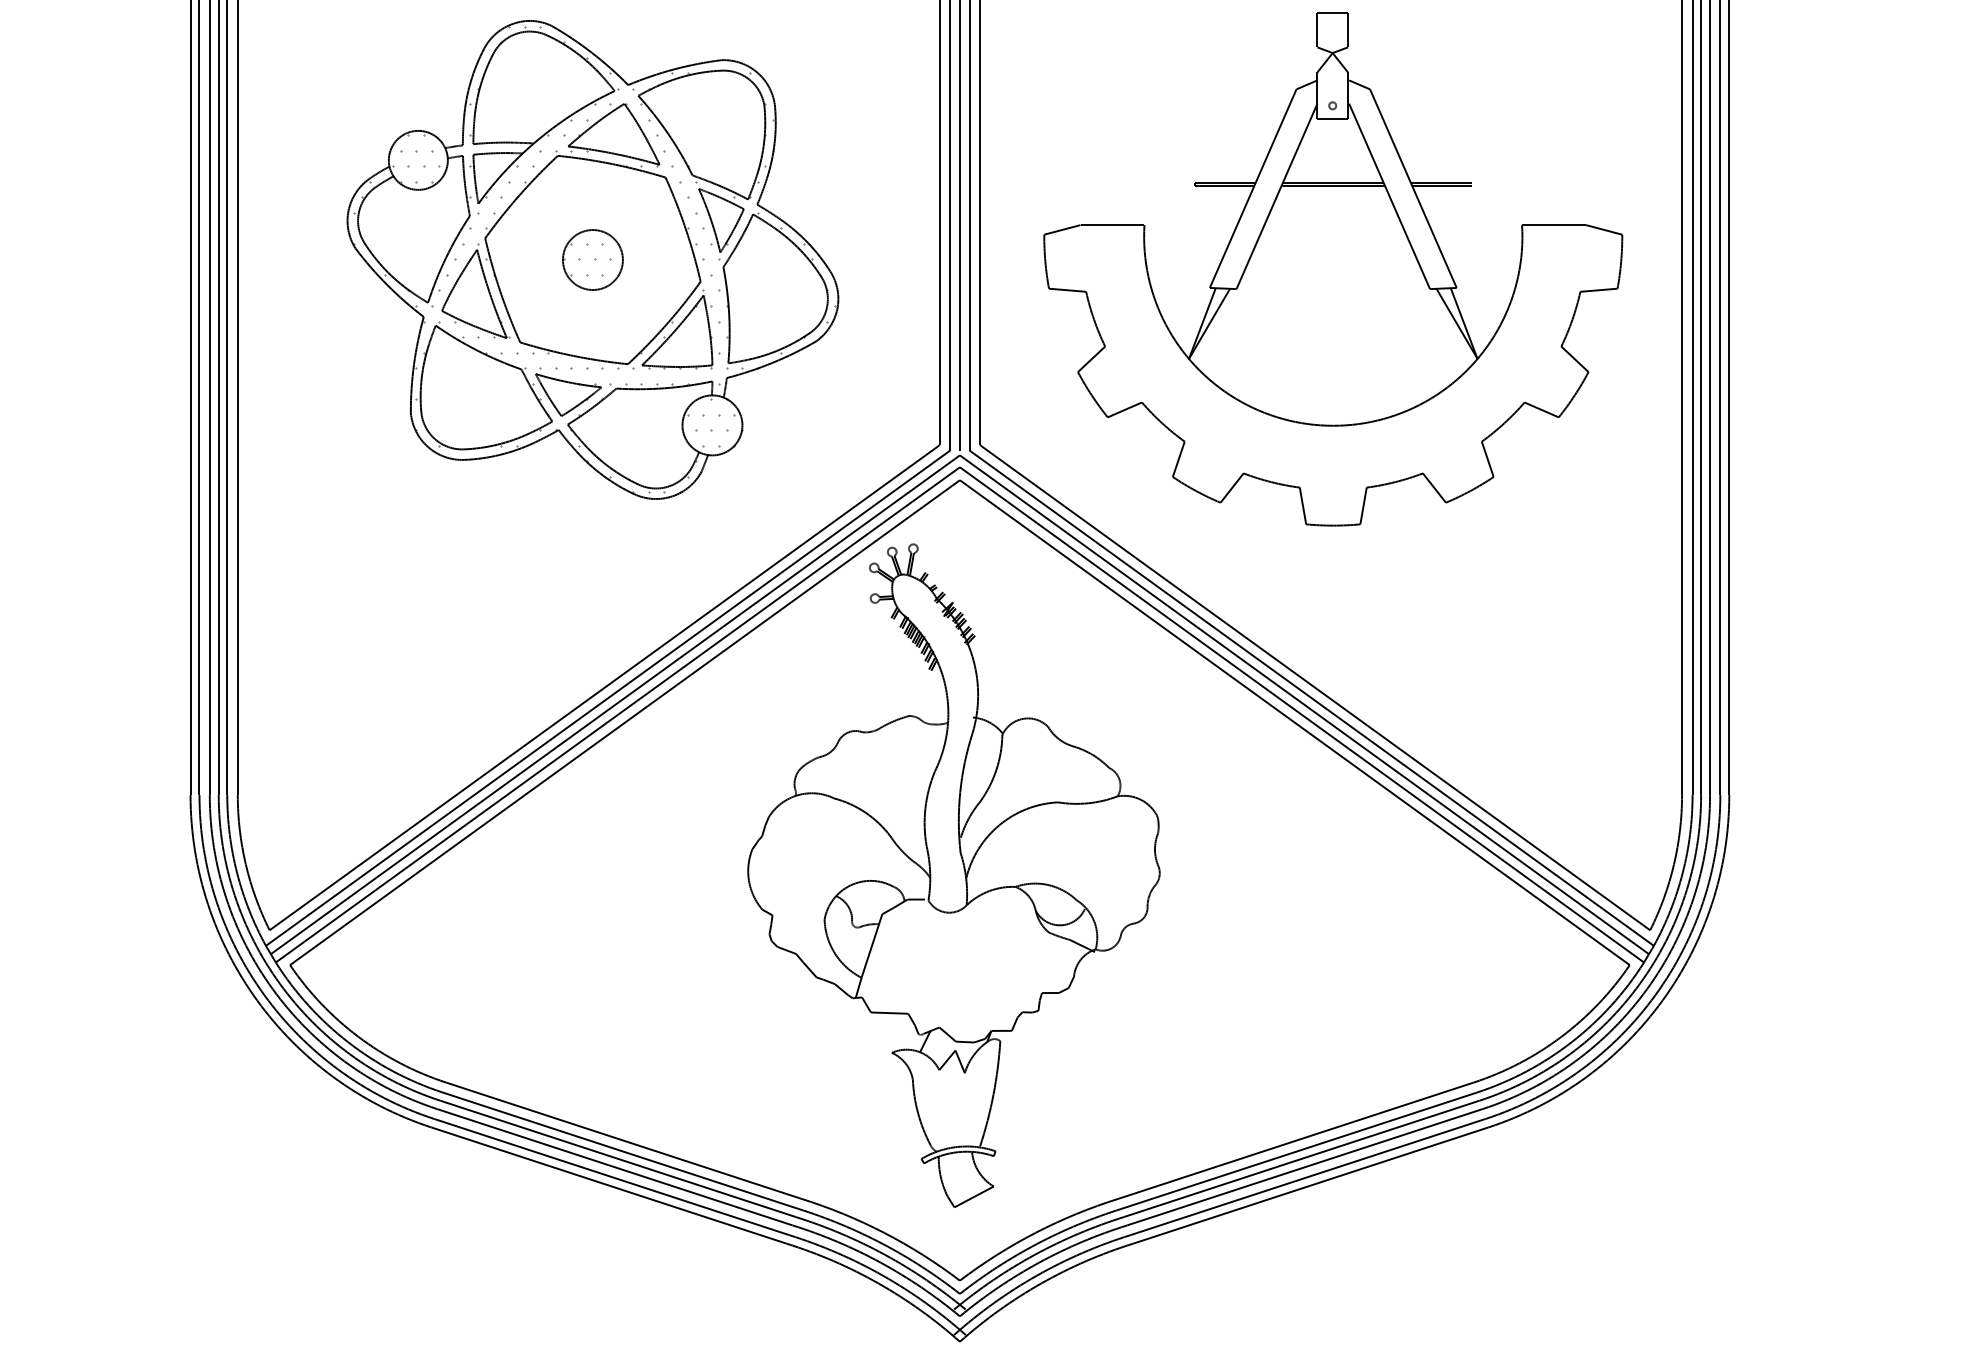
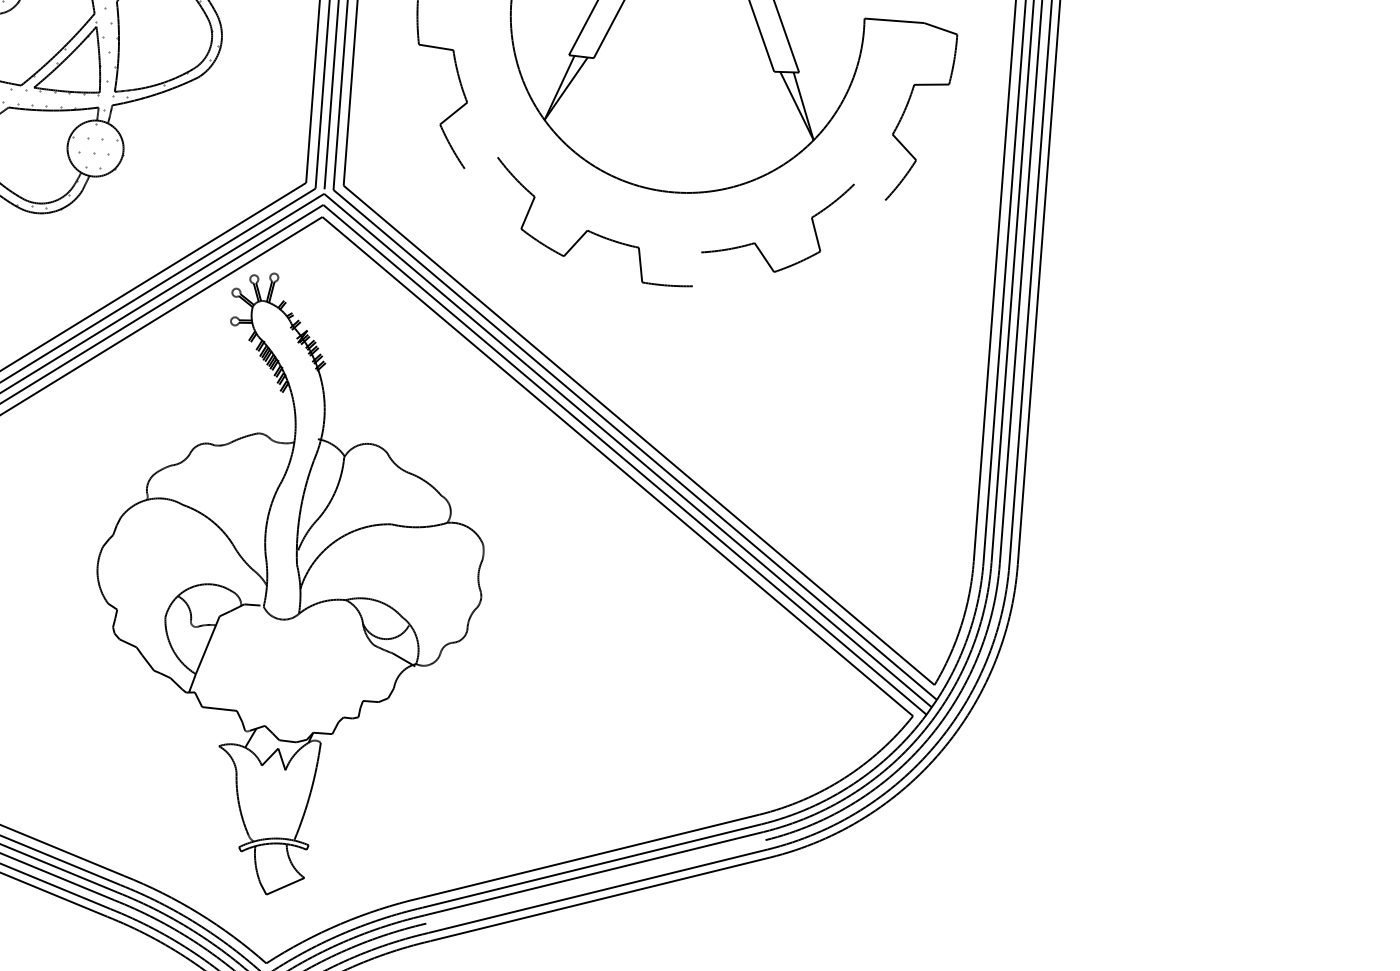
line: (1124, 409) -> (480, 162), removed
line: (1541, 409) -> (869, 191), removed
line: (1363, 505) -> (697, 268), removed
line: (1304, 1167) -> (595, 882), removed

